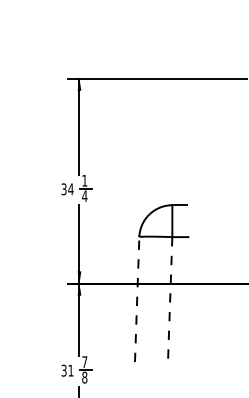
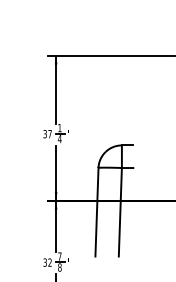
text: (70, 189) -> (49, 134), 34 -> 37
line: (137, 299) -> (97, 212), dashed -> solid
line: (170, 299) -> (120, 212), dashed -> solid
text: (70, 370) -> (49, 262), 31 -> 32

